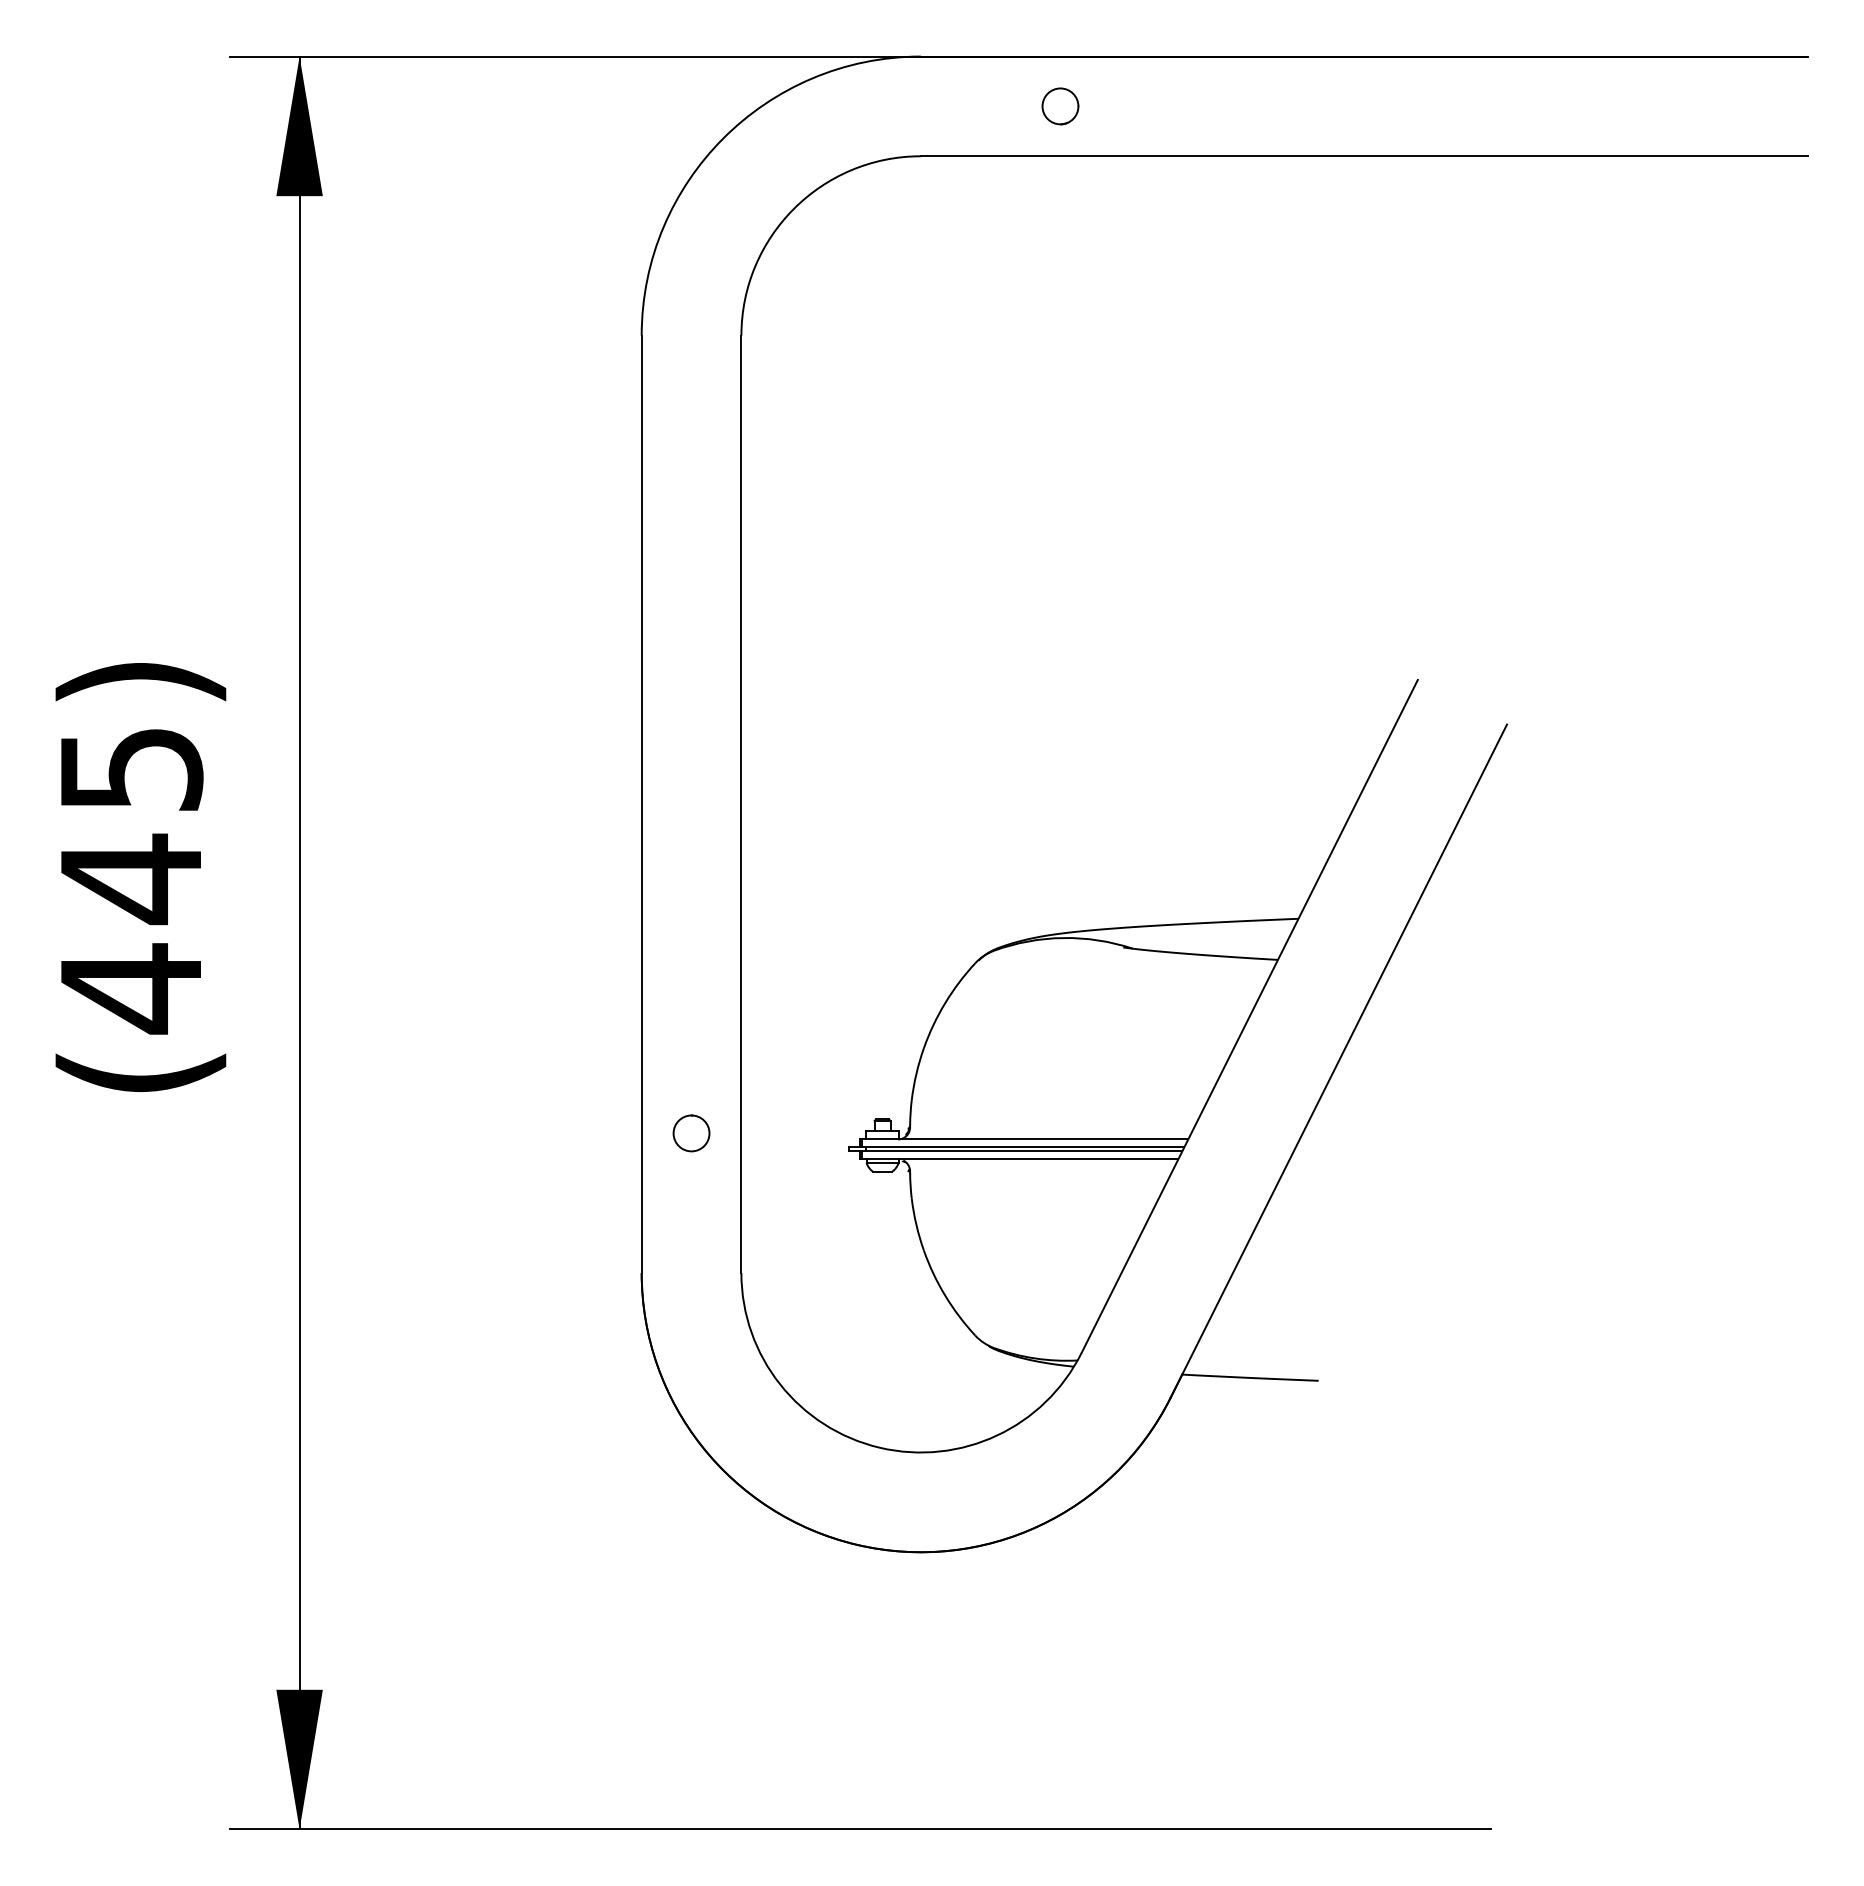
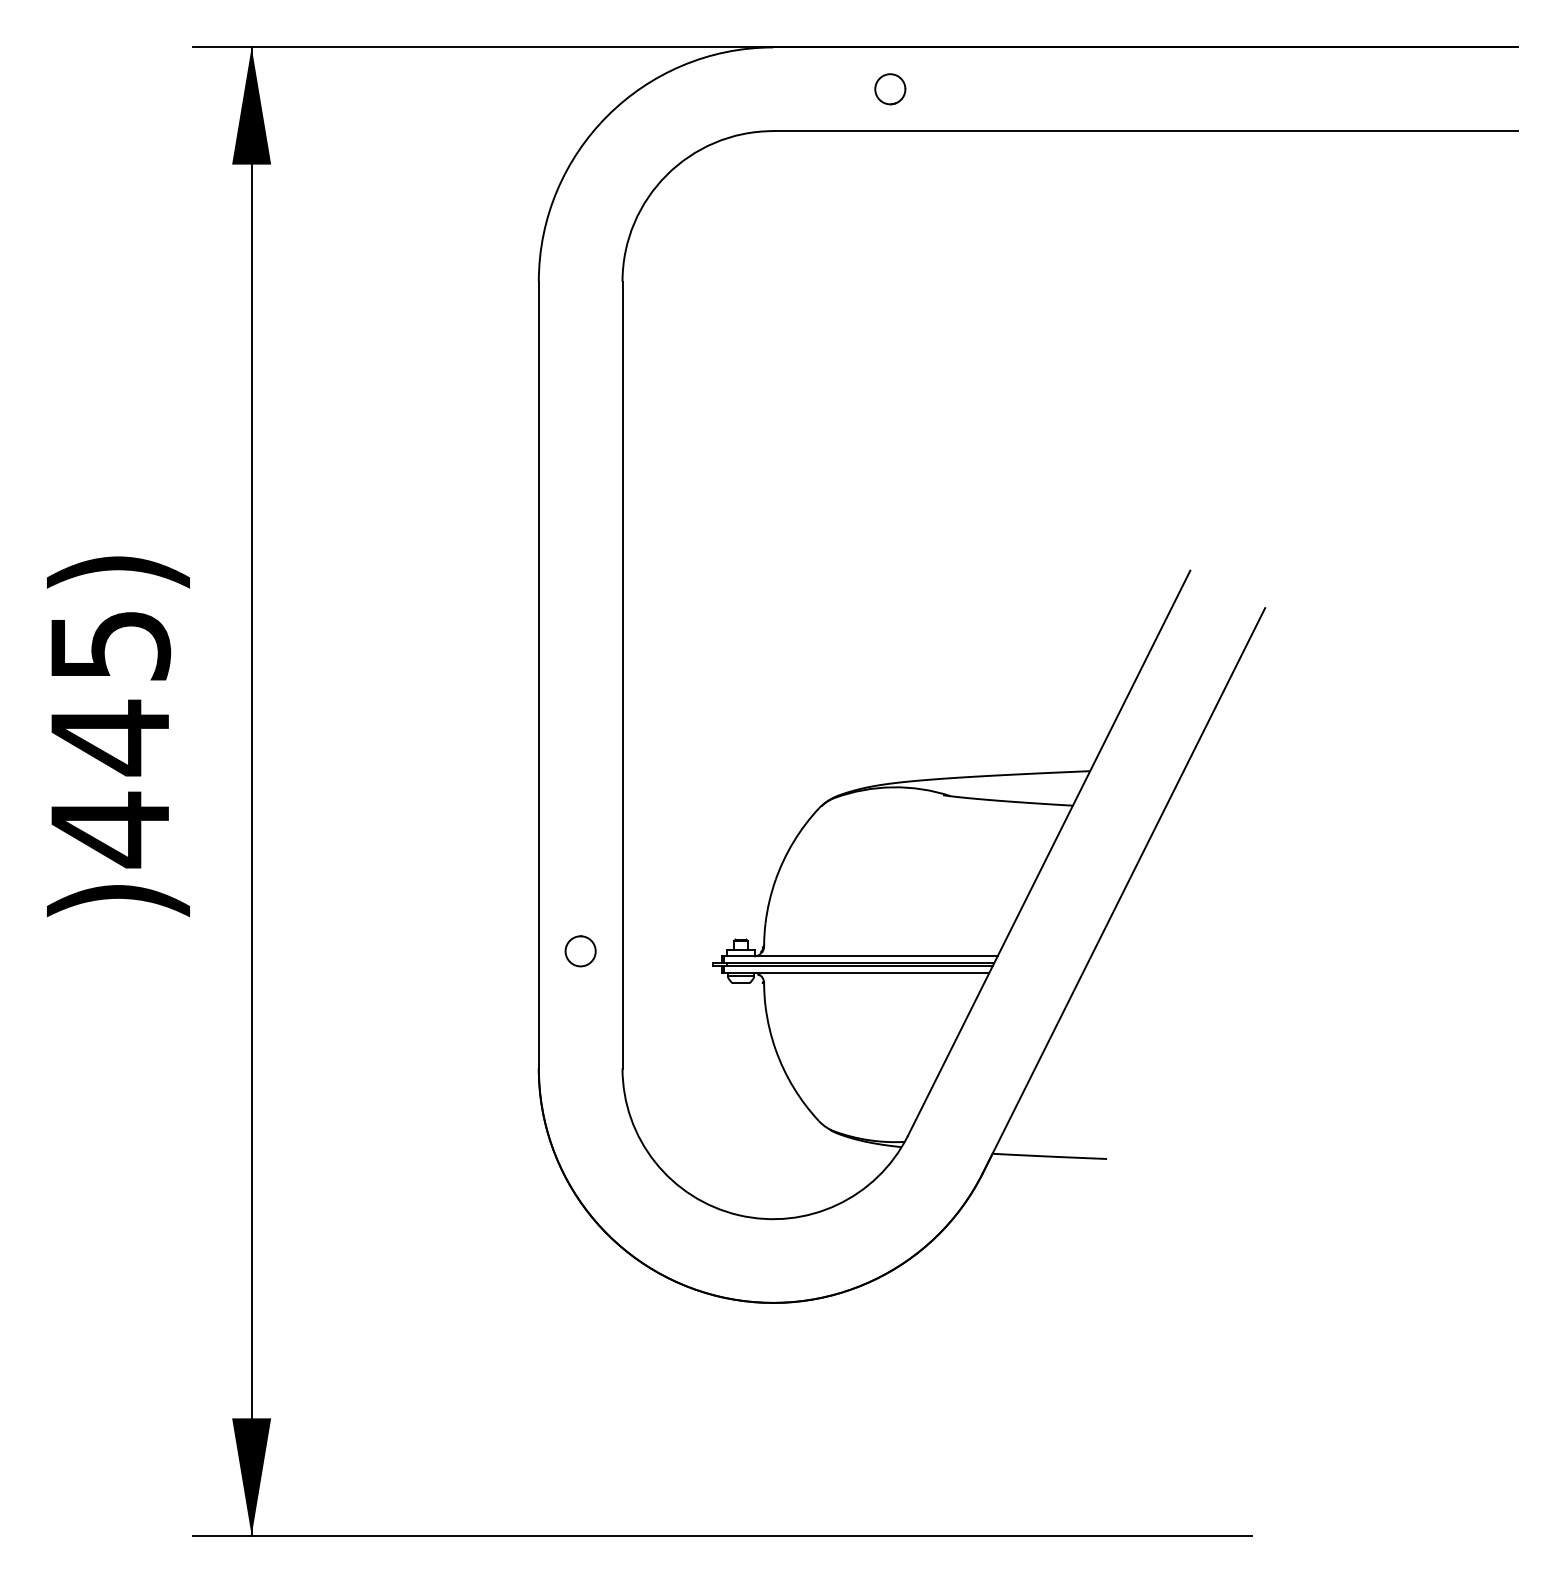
text: (140, 1072) -> (118, 900), ( -> )

